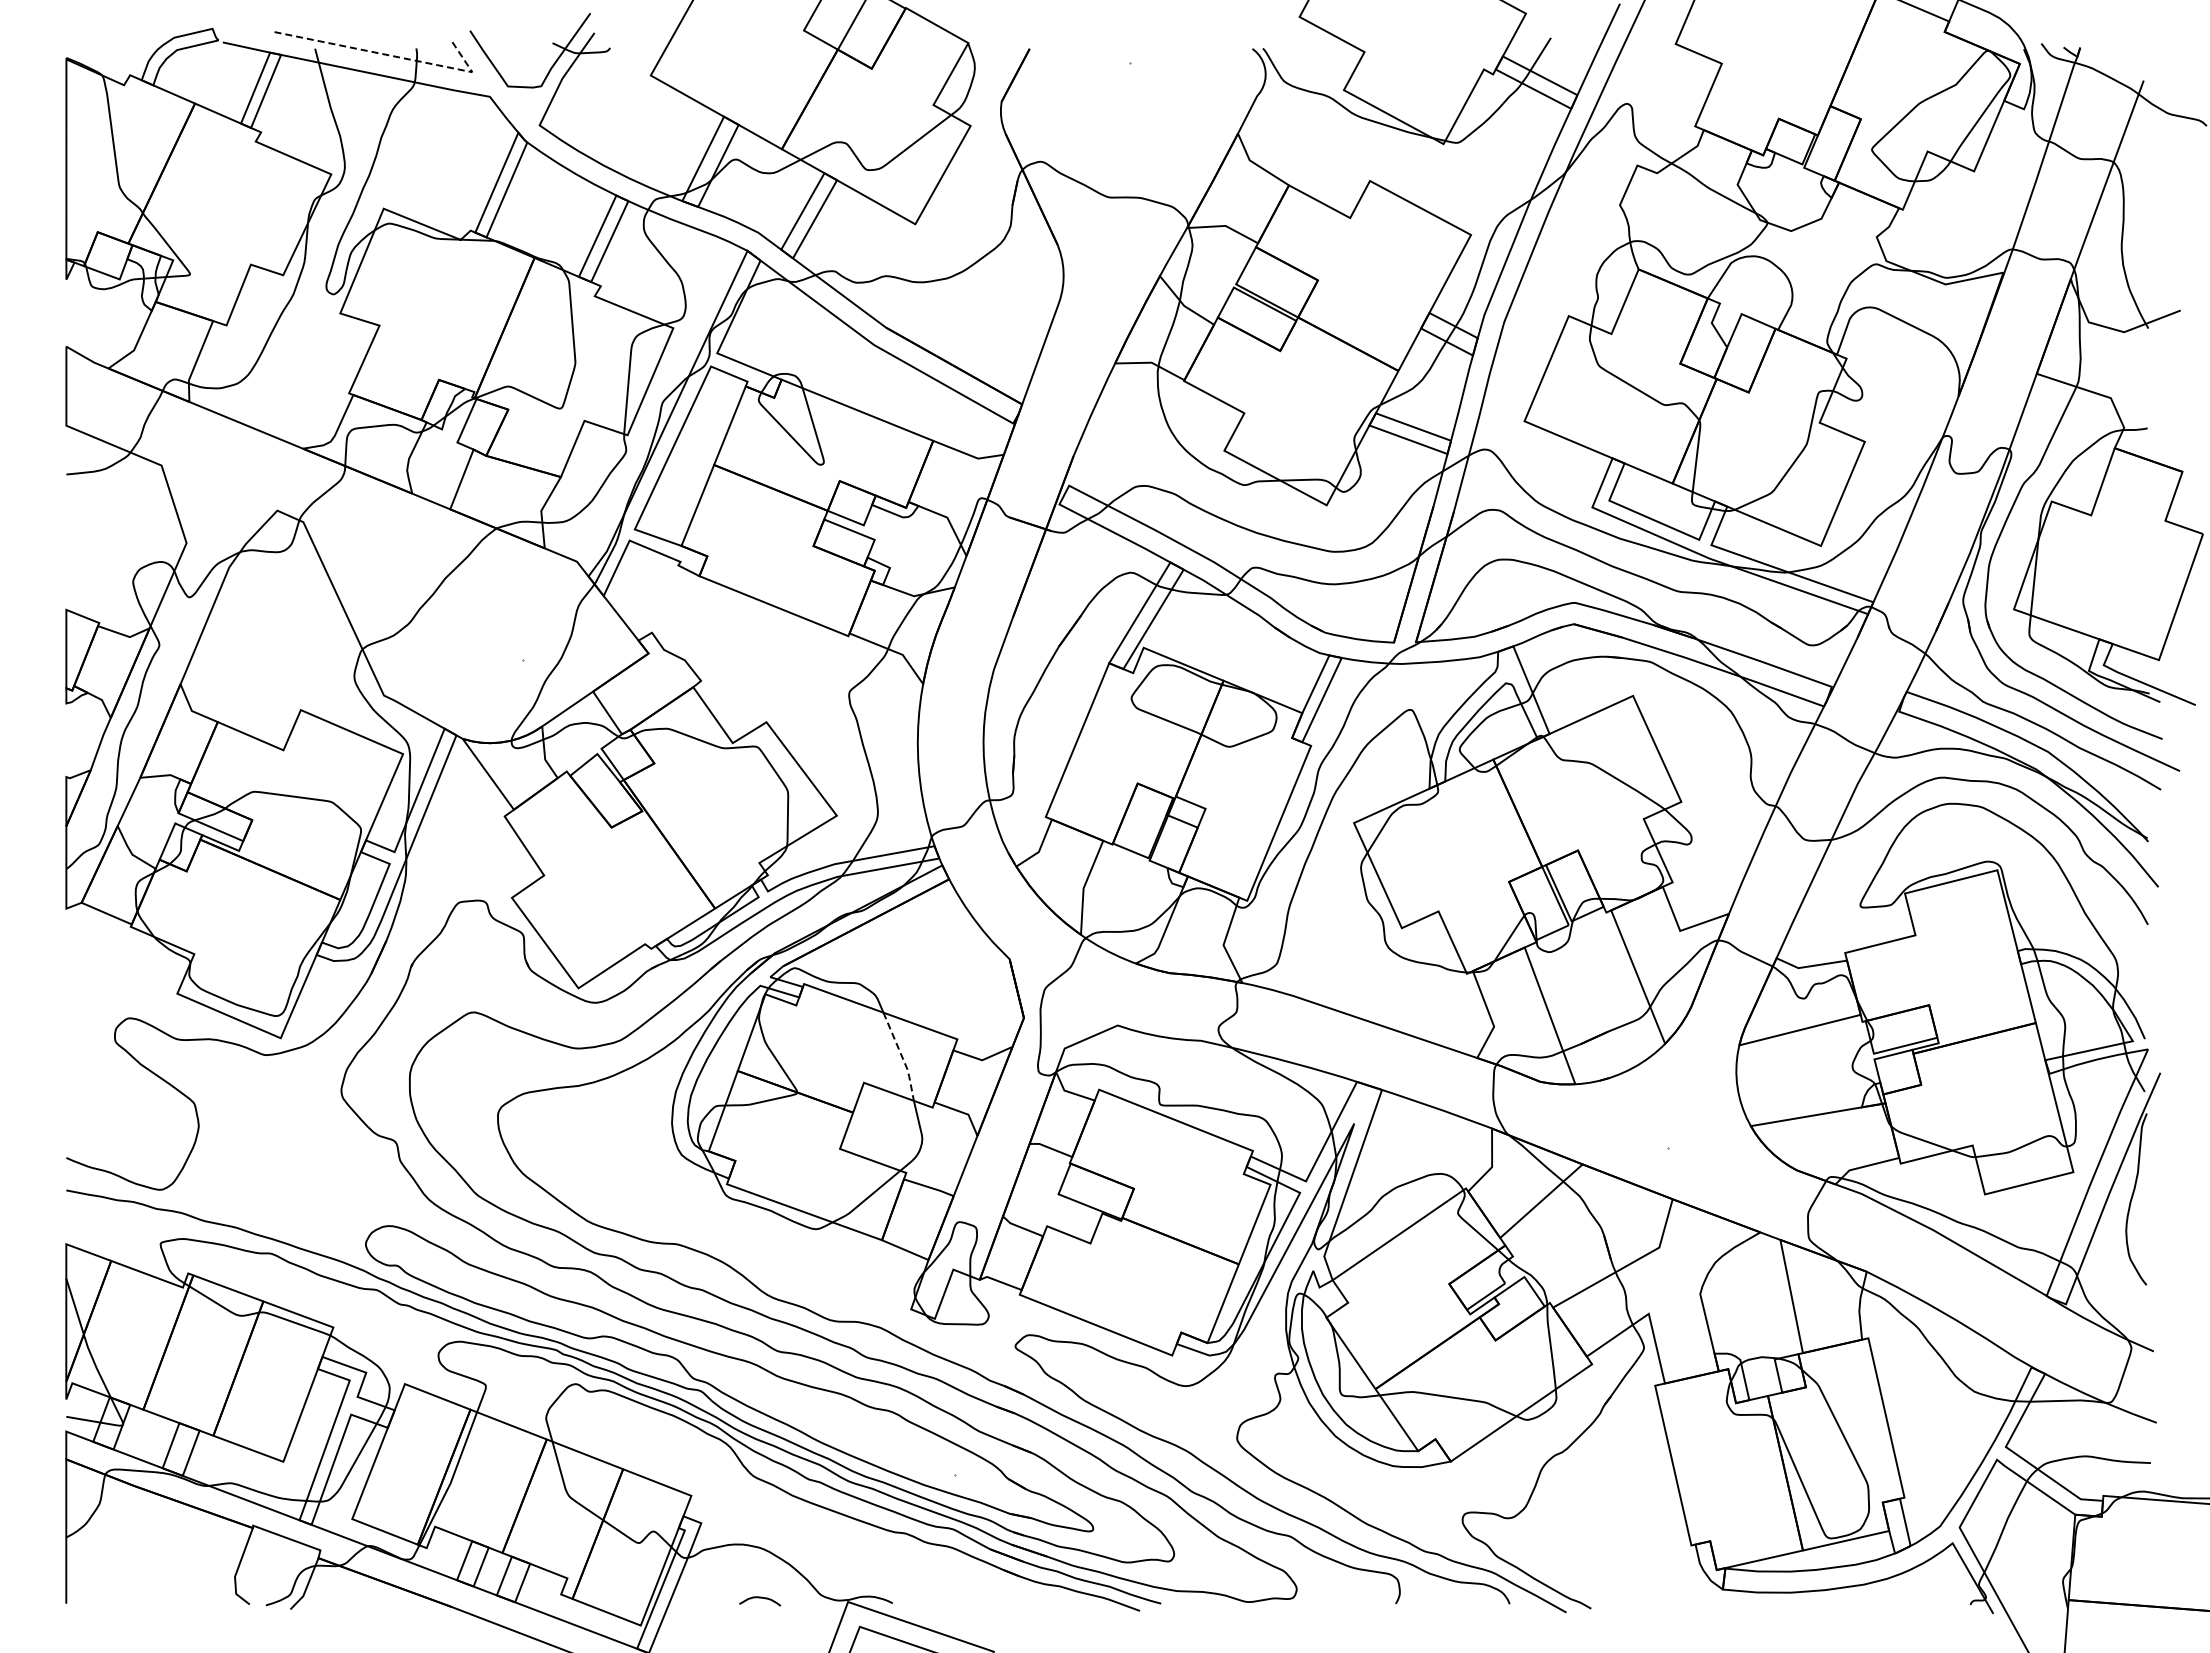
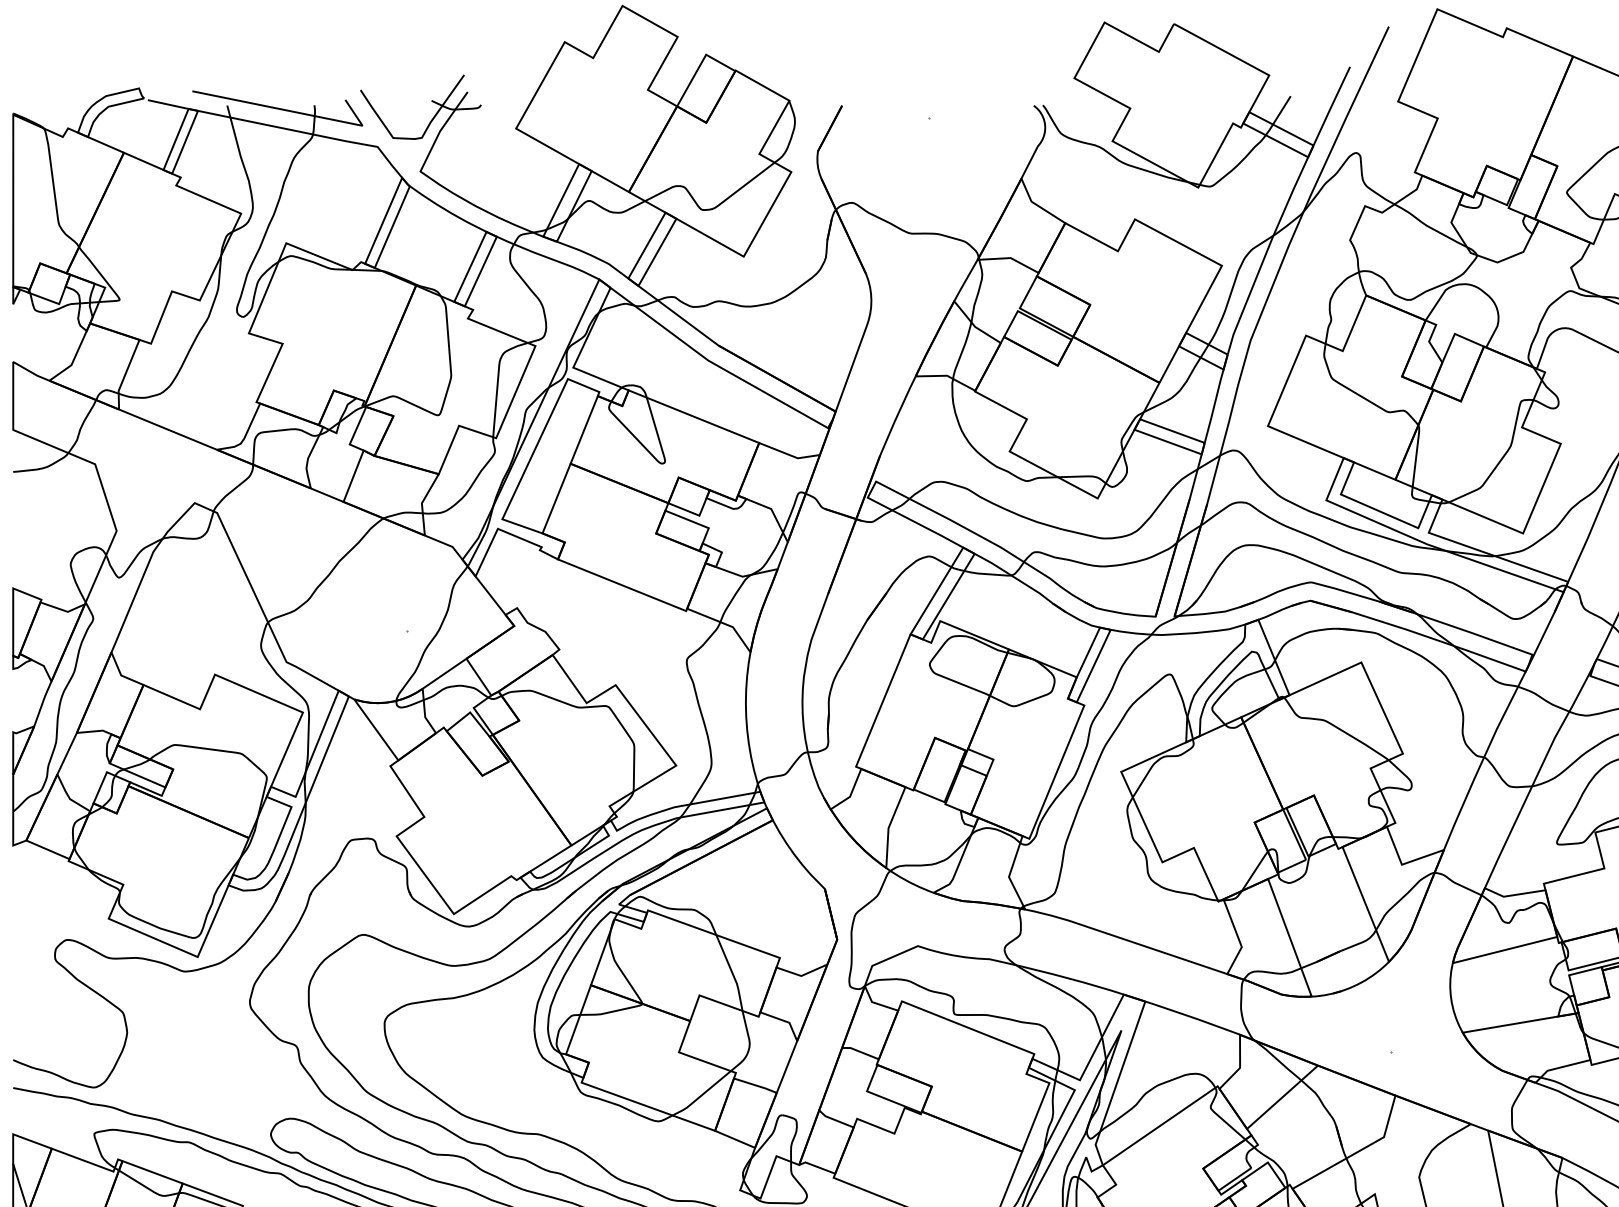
line: (392, 55) -> (293, 111), dashed -> solid
line: (902, 1057) -> (732, 973), dashed -> solid

